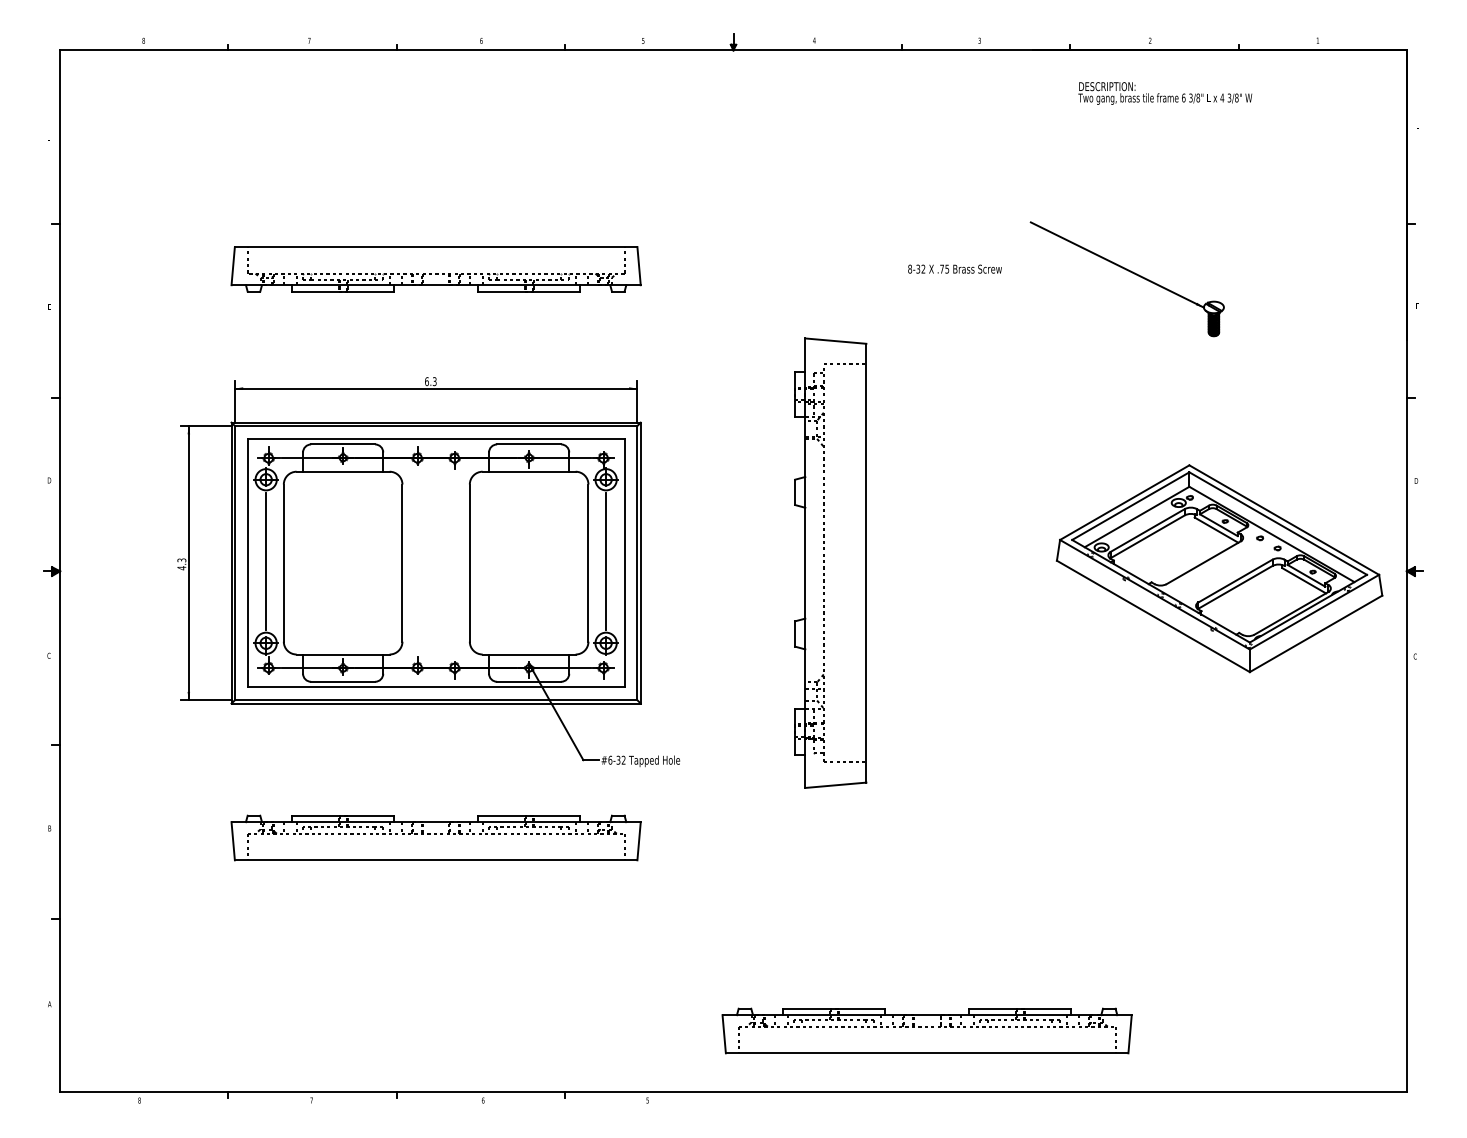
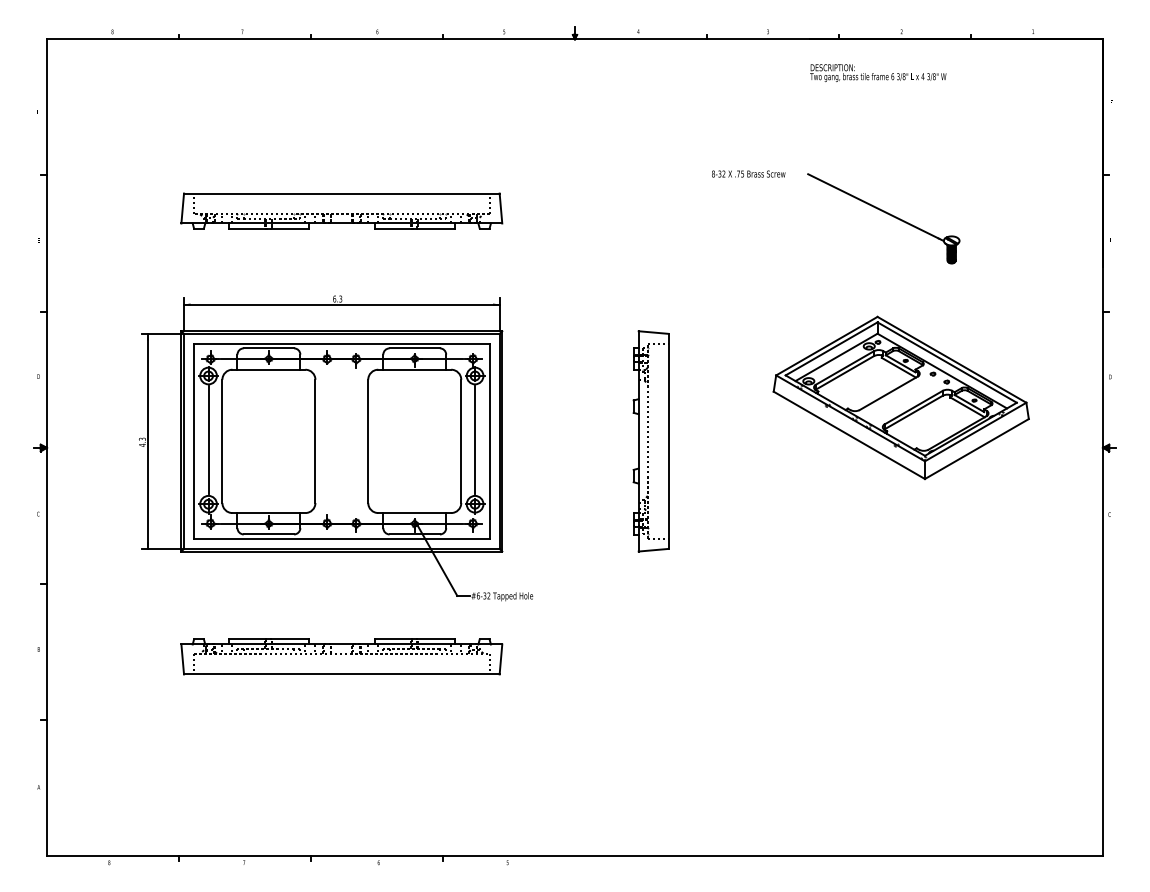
text: (1165, 93) -> (878, 73), moved
text: (954, 268) -> (748, 173), moved
part: (830, 562) -> (651, 440), size x0.62
part: (1219, 568) -> (901, 397), moved
part: (926, 1030) -> (726, 807), removed

